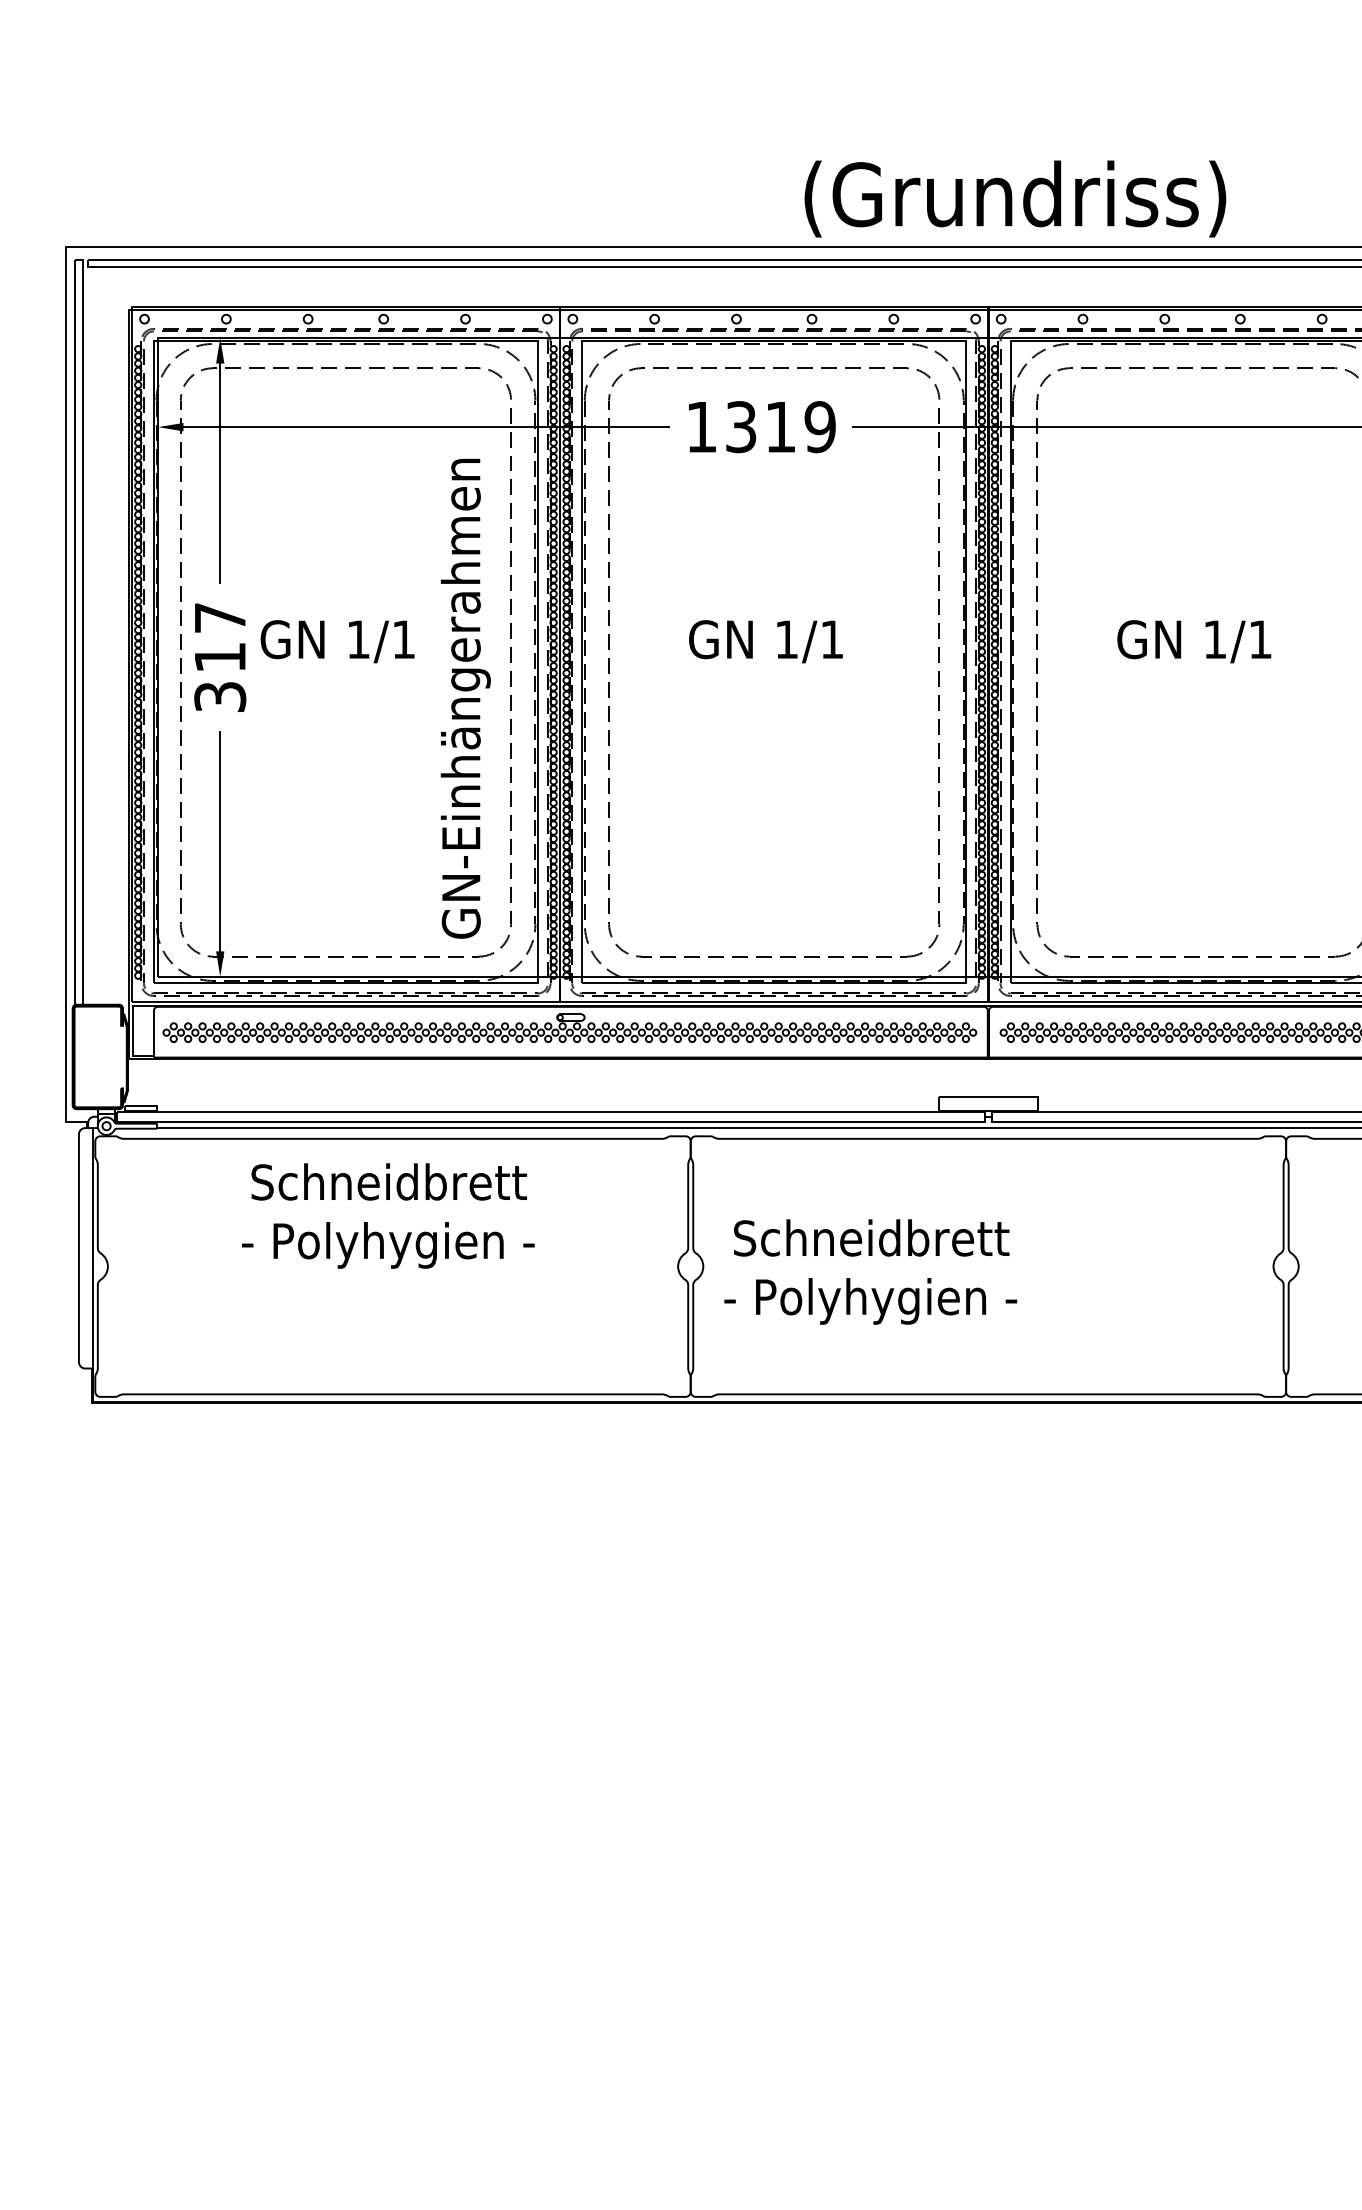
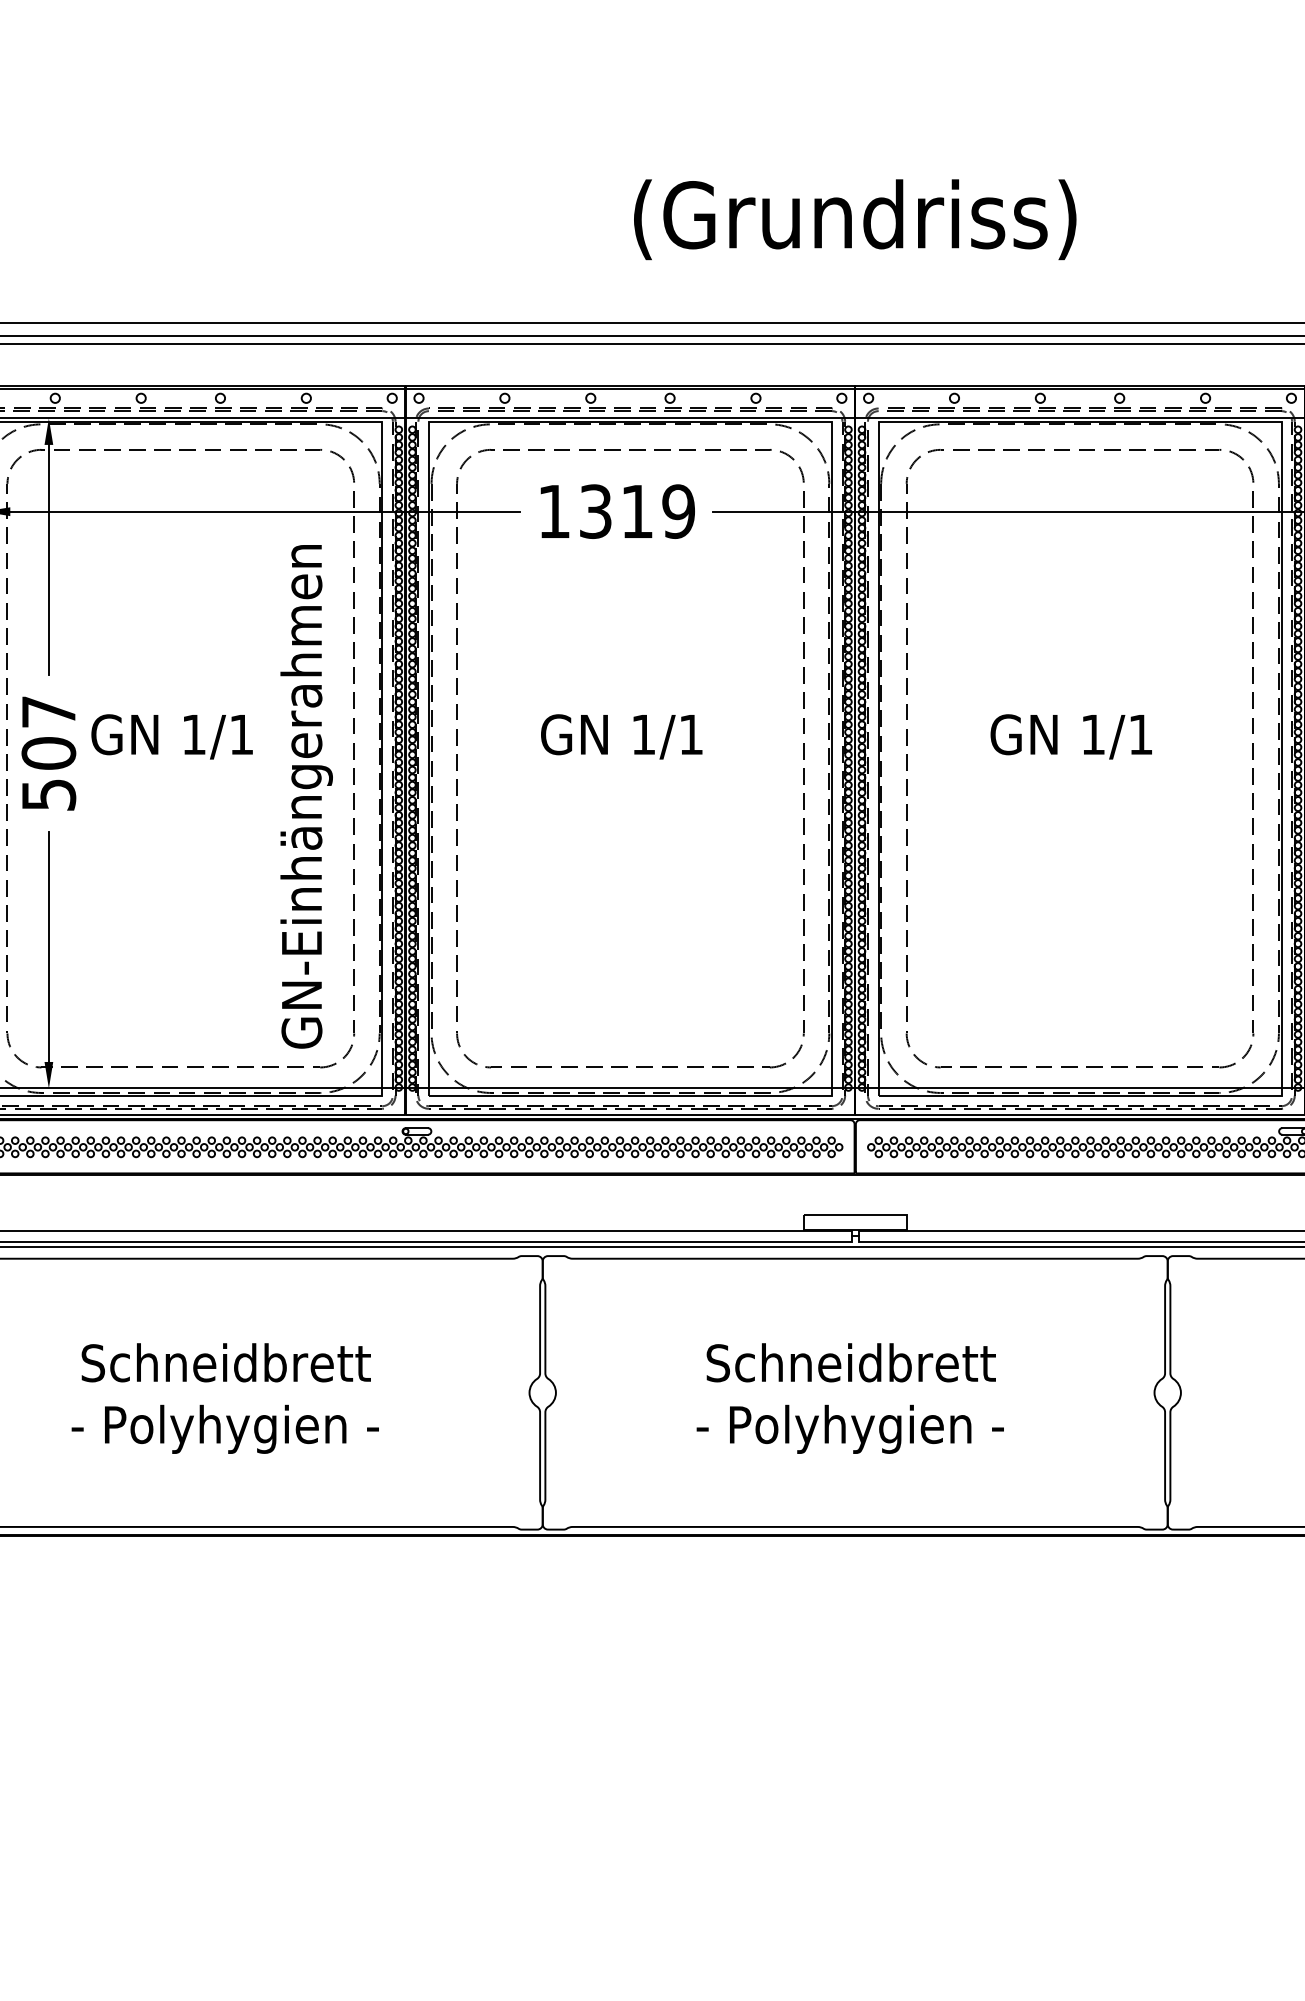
text: (1015, 198) -> (855, 219), moved
text: (220, 676) -> (49, 773), 317 -> 507
text: (388, 1215) -> (225, 1397), moved
text: (870, 1271) -> (850, 1397), moved

